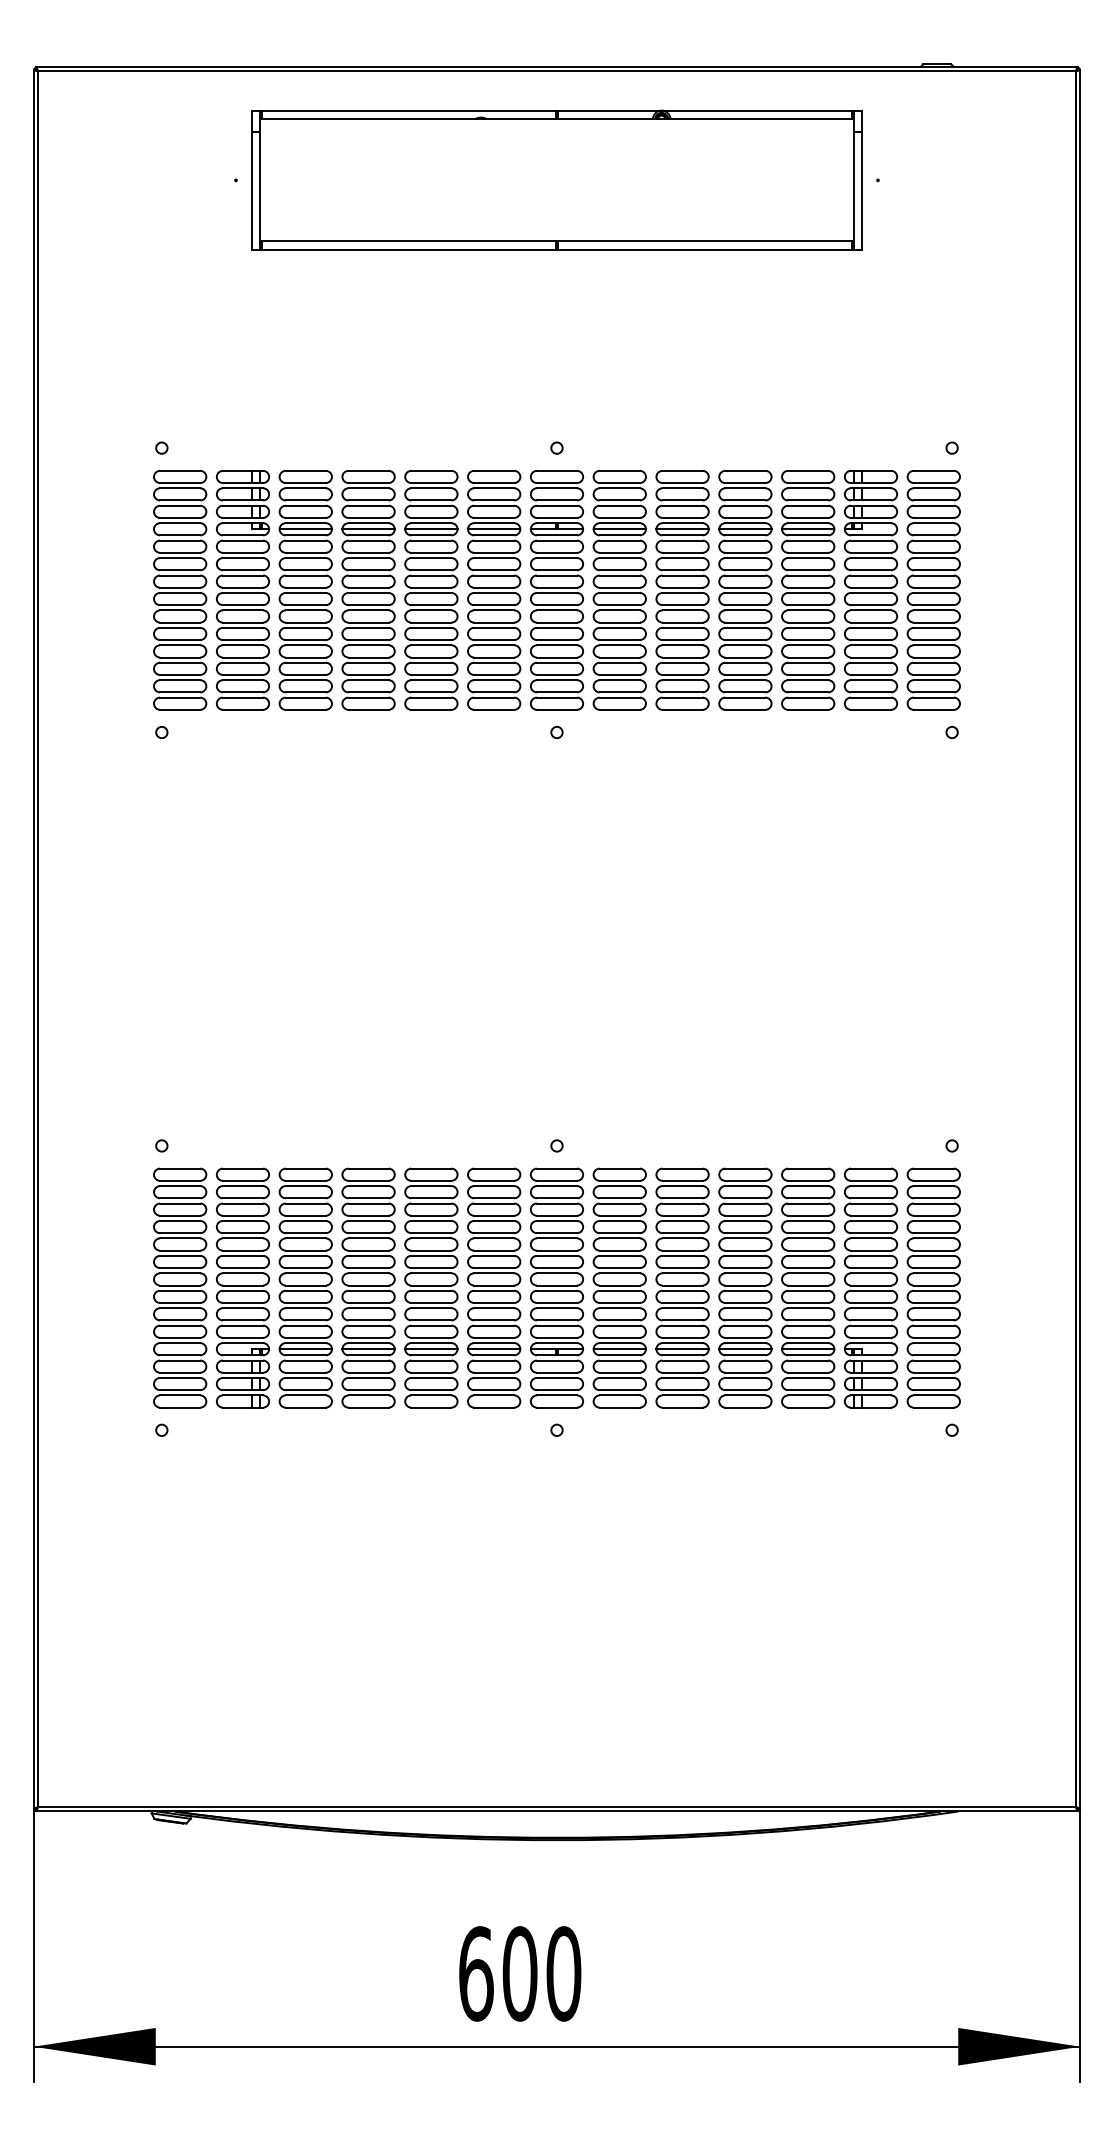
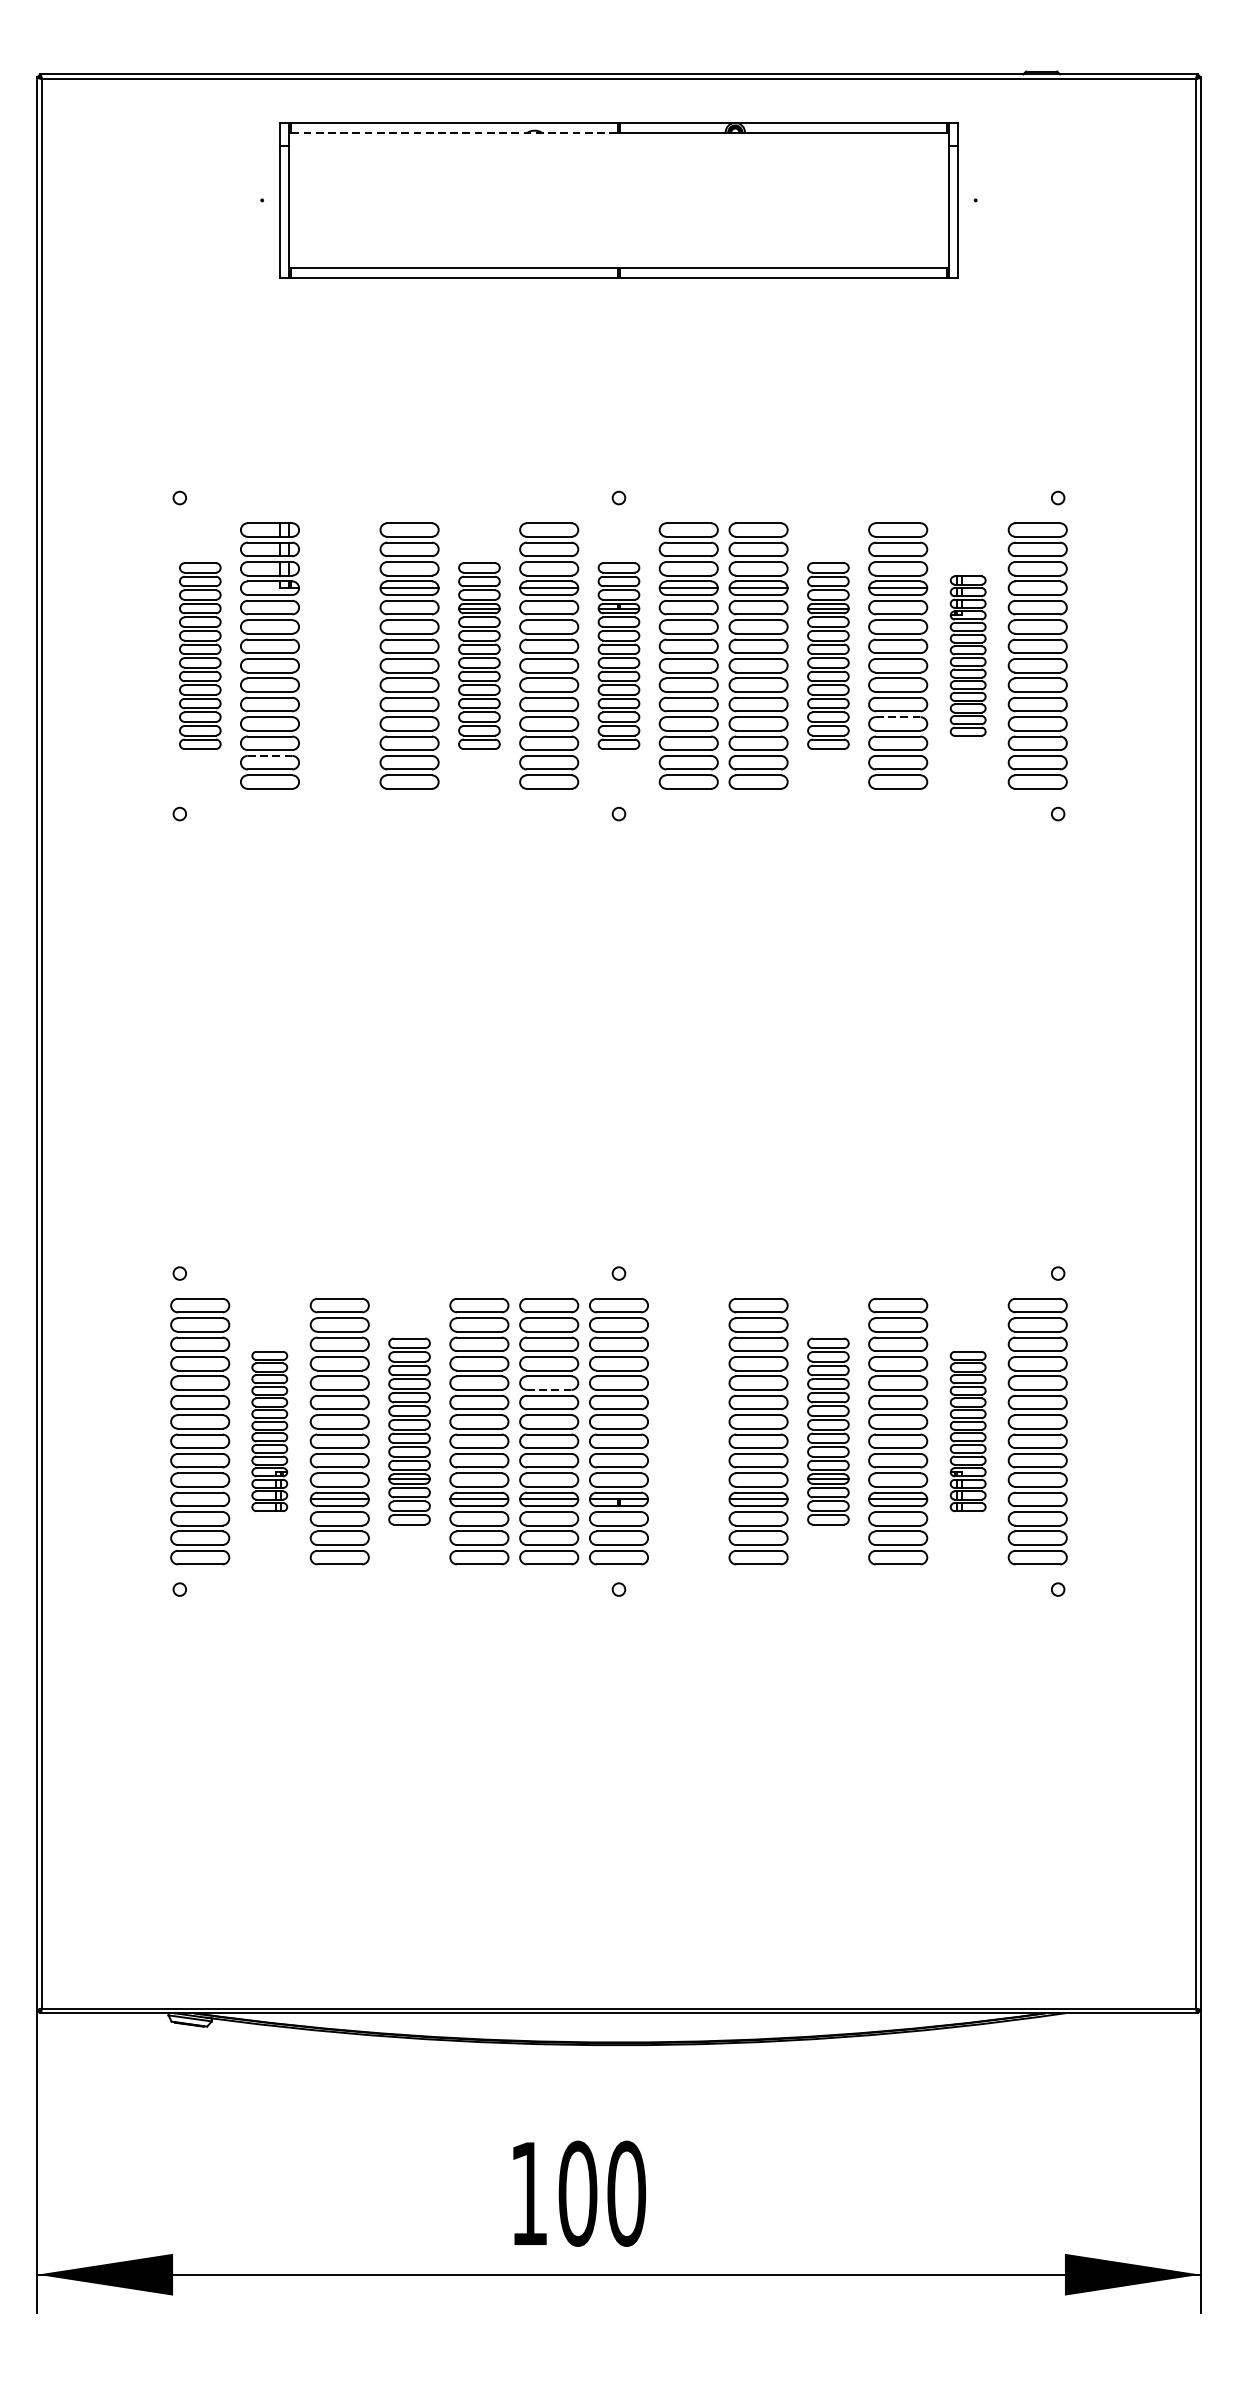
line: (409, 119) -> (455, 132), solid -> dashed
part: (180, 590) -> (200, 656), size x0.7
part: (305, 590) -> (339, 656), removed
part: (431, 590) -> (479, 656), size x0.7
part: (556, 590) -> (618, 656), size x0.7
part: (745, 590) -> (828, 656), size x0.7
part: (871, 590) -> (968, 656), size x0.6
line: (807, 645) -> (897, 717), solid -> dashed
line: (242, 680) -> (269, 756), solid -> dashed
line: (494, 1250) -> (549, 1389), solid -> dashed
part: (242, 1287) -> (269, 1430), size x0.6
part: (368, 1287) -> (409, 1430), size x0.7
part: (619, 1287) -> (688, 1430), removed
part: (745, 1287) -> (828, 1430), size x0.7
part: (871, 1287) -> (968, 1430), size x0.6
text: (476, 1973) -> (529, 2193), 600 -> 100

